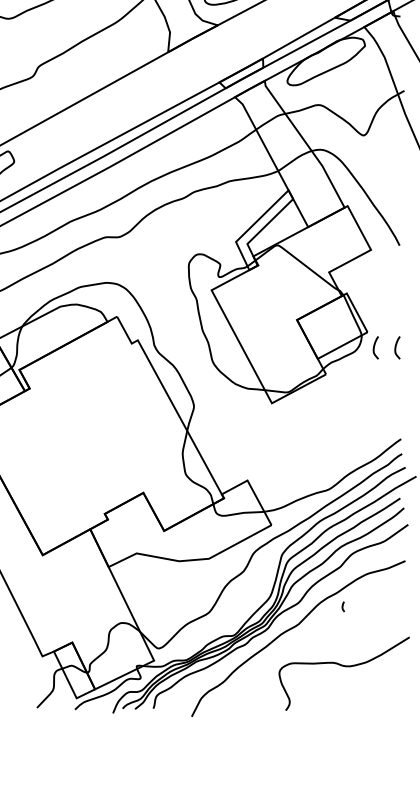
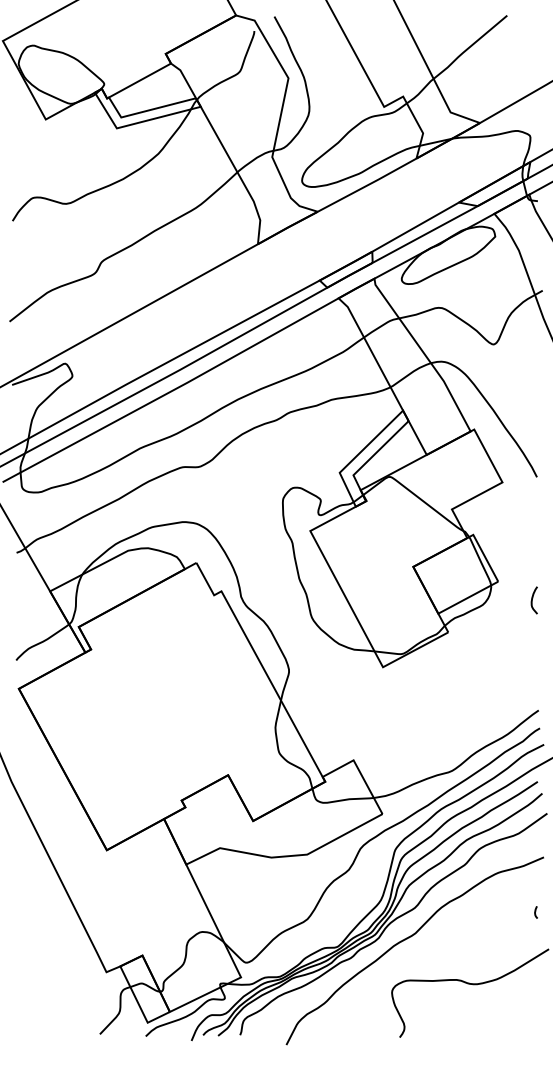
curve: (374, 347) -> (506, 600), removed
curve: (342, 606) -> (535, 912), moved

